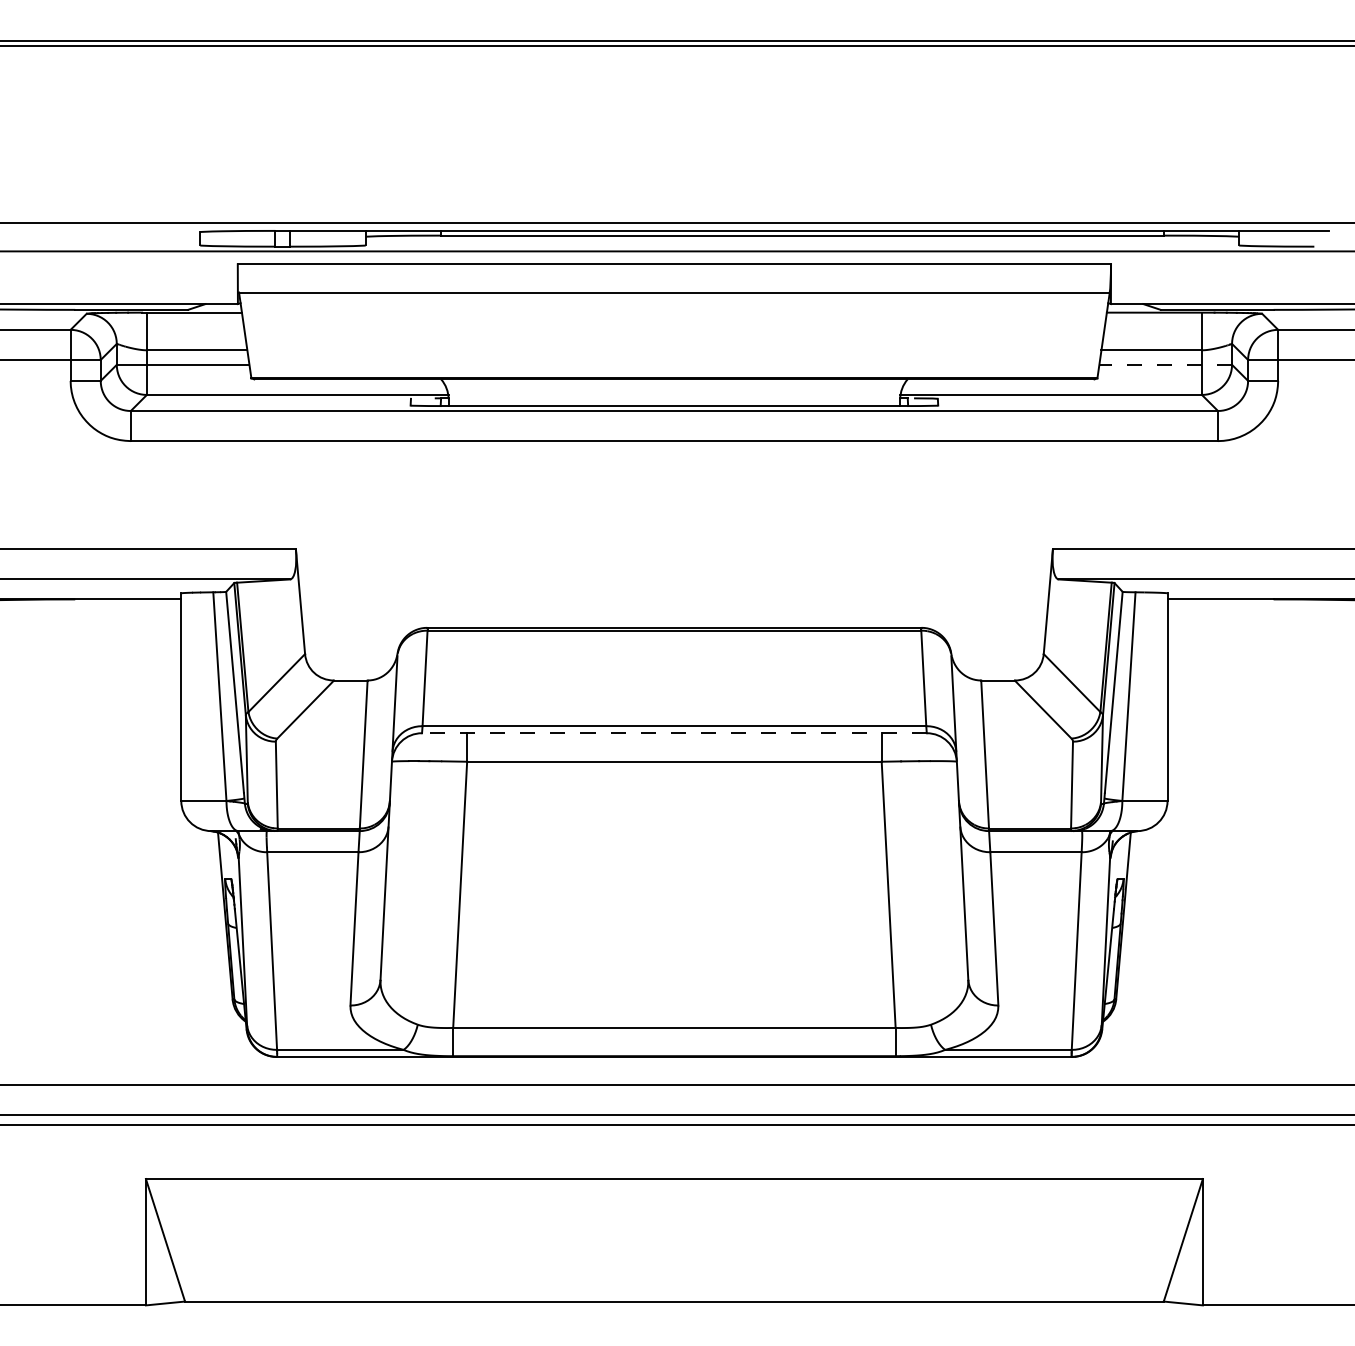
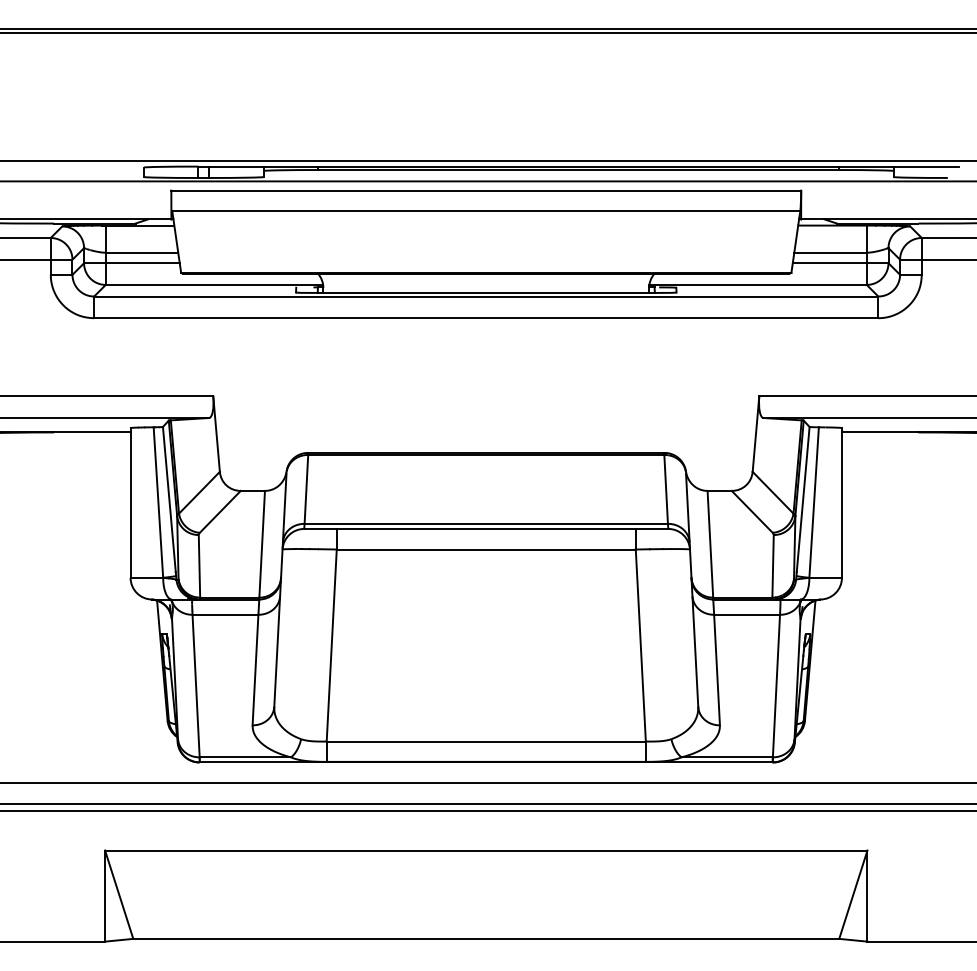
line: (1165, 364) -> (840, 262), dashed -> solid
line: (673, 733) -> (485, 529), dashed -> solid

